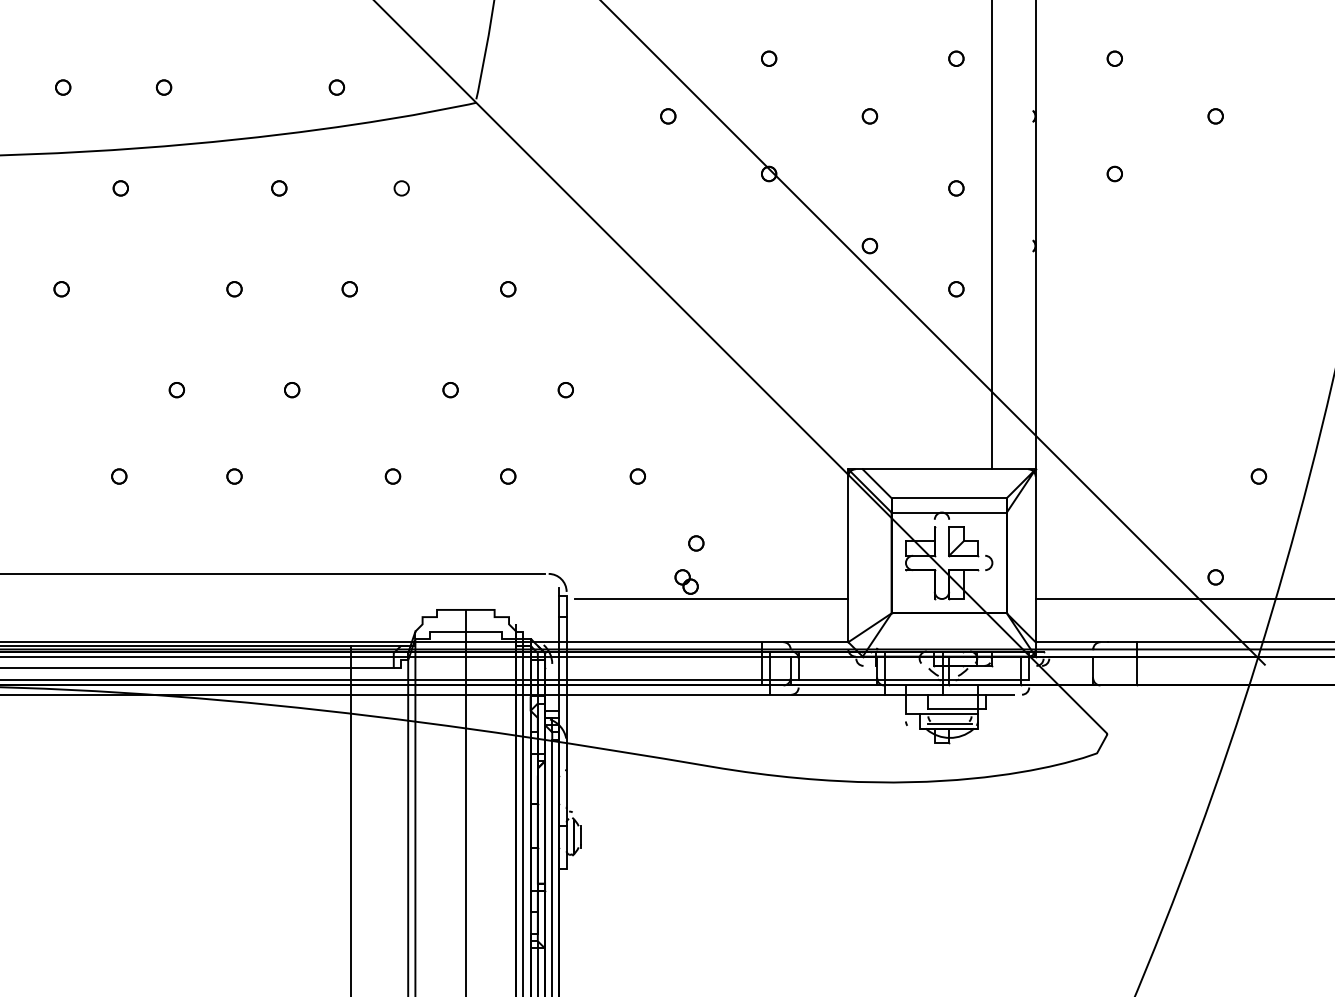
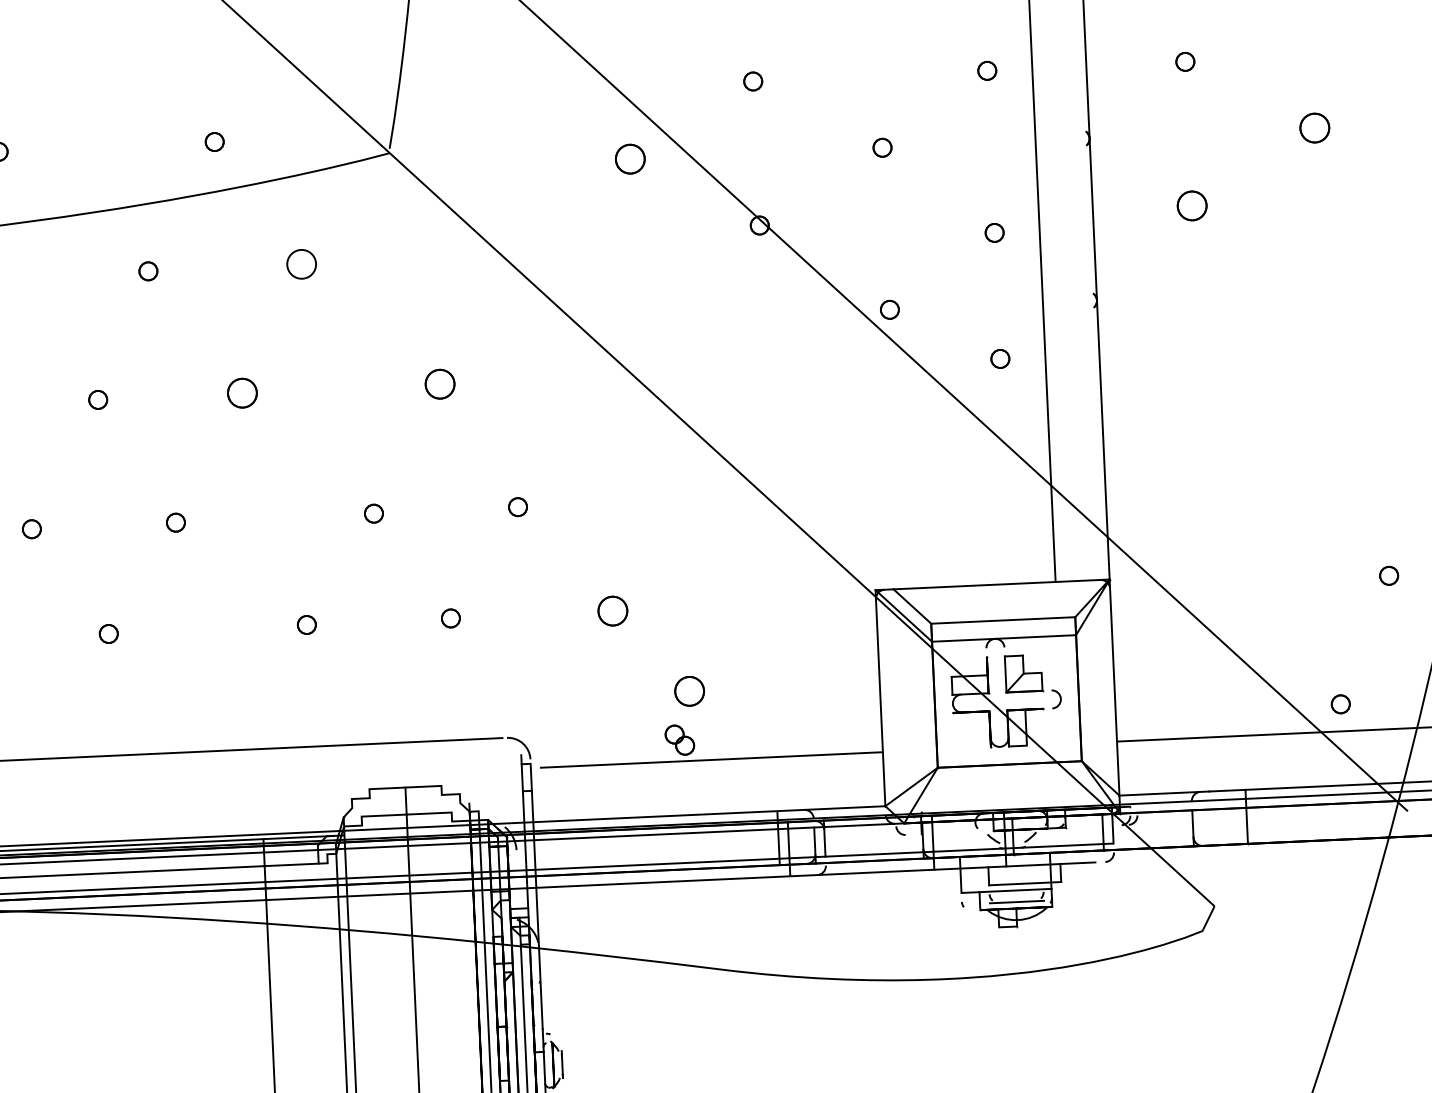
part: (668, 116) -> (630, 159), size x1.6
part: (1215, 116) -> (1314, 128), size x1.6
part: (1114, 173) -> (1191, 205), size x1.6
part: (401, 188) -> (301, 264), size x1.6
part: (349, 289) -> (241, 393), size x1.6
part: (508, 289) -> (440, 384), size x1.6
part: (637, 476) -> (612, 611), size x1.6
part: (696, 543) -> (689, 691), size x1.6

